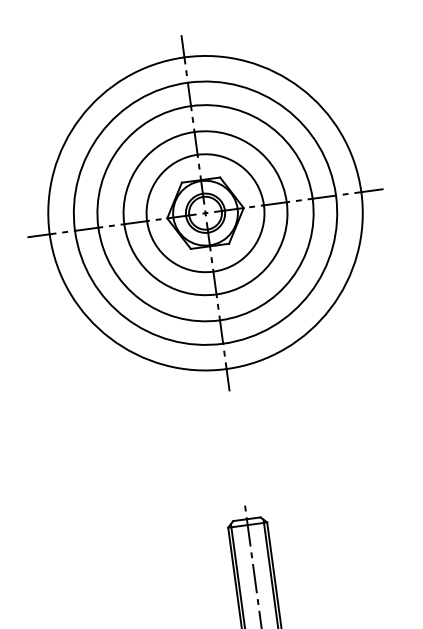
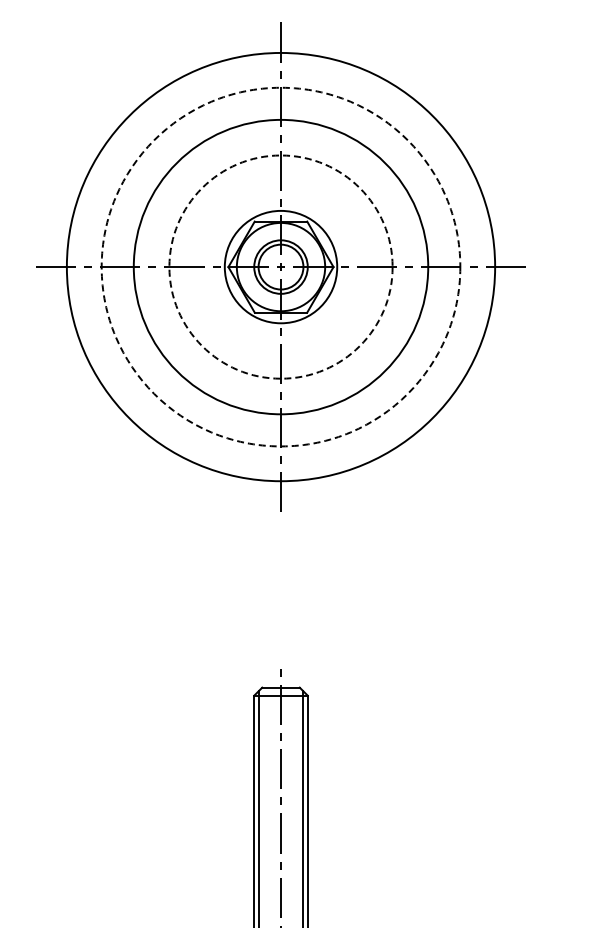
circle: (205, 212) -> (280, 266), size x0.7
circle: (205, 212) -> (280, 266), solid -> dashed
circle: (205, 212) -> (280, 266), solid -> dashed

